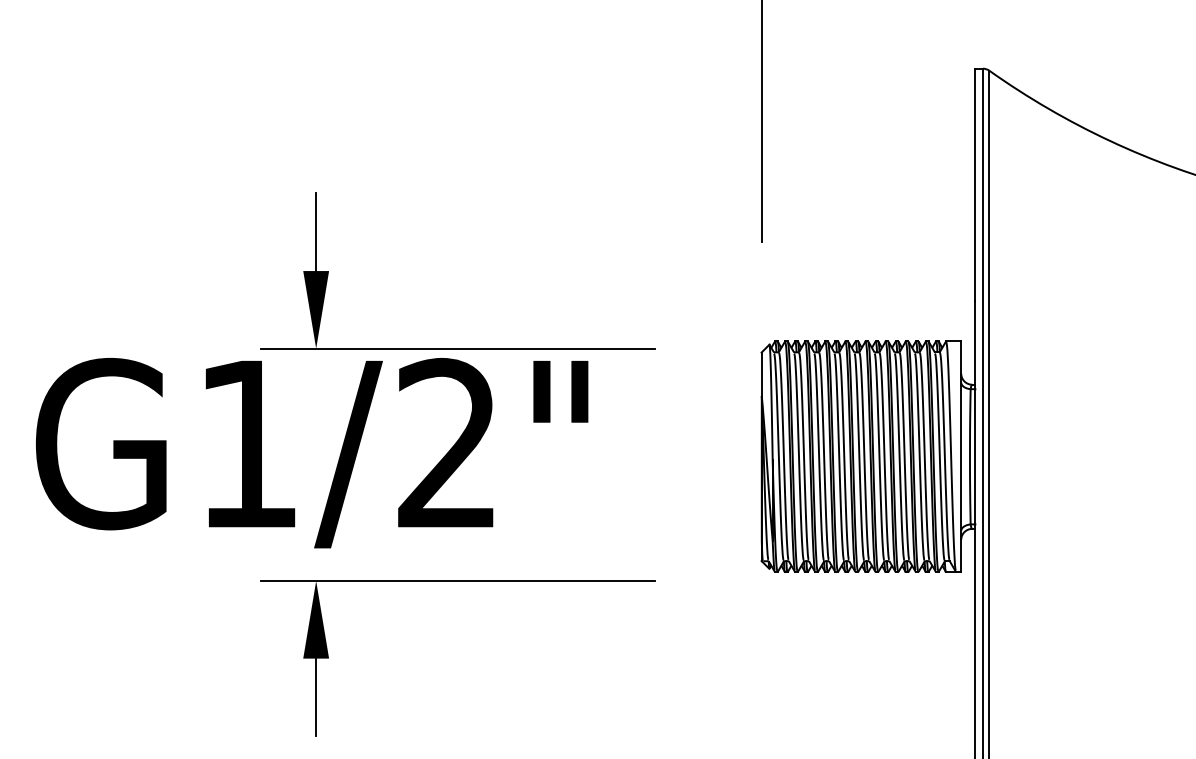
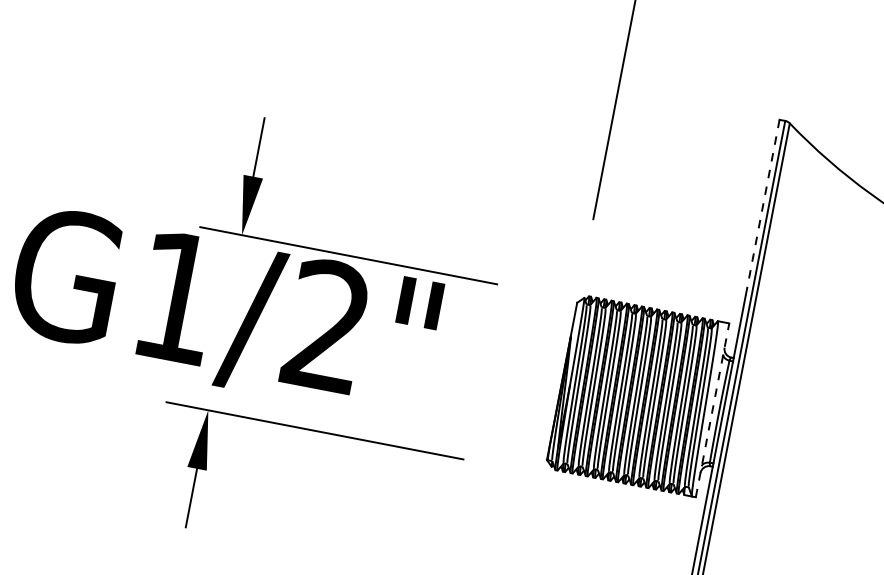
line: (975, 184) -> (762, 207), solid -> dashed
line: (961, 456) -> (712, 410), solid -> dashed

